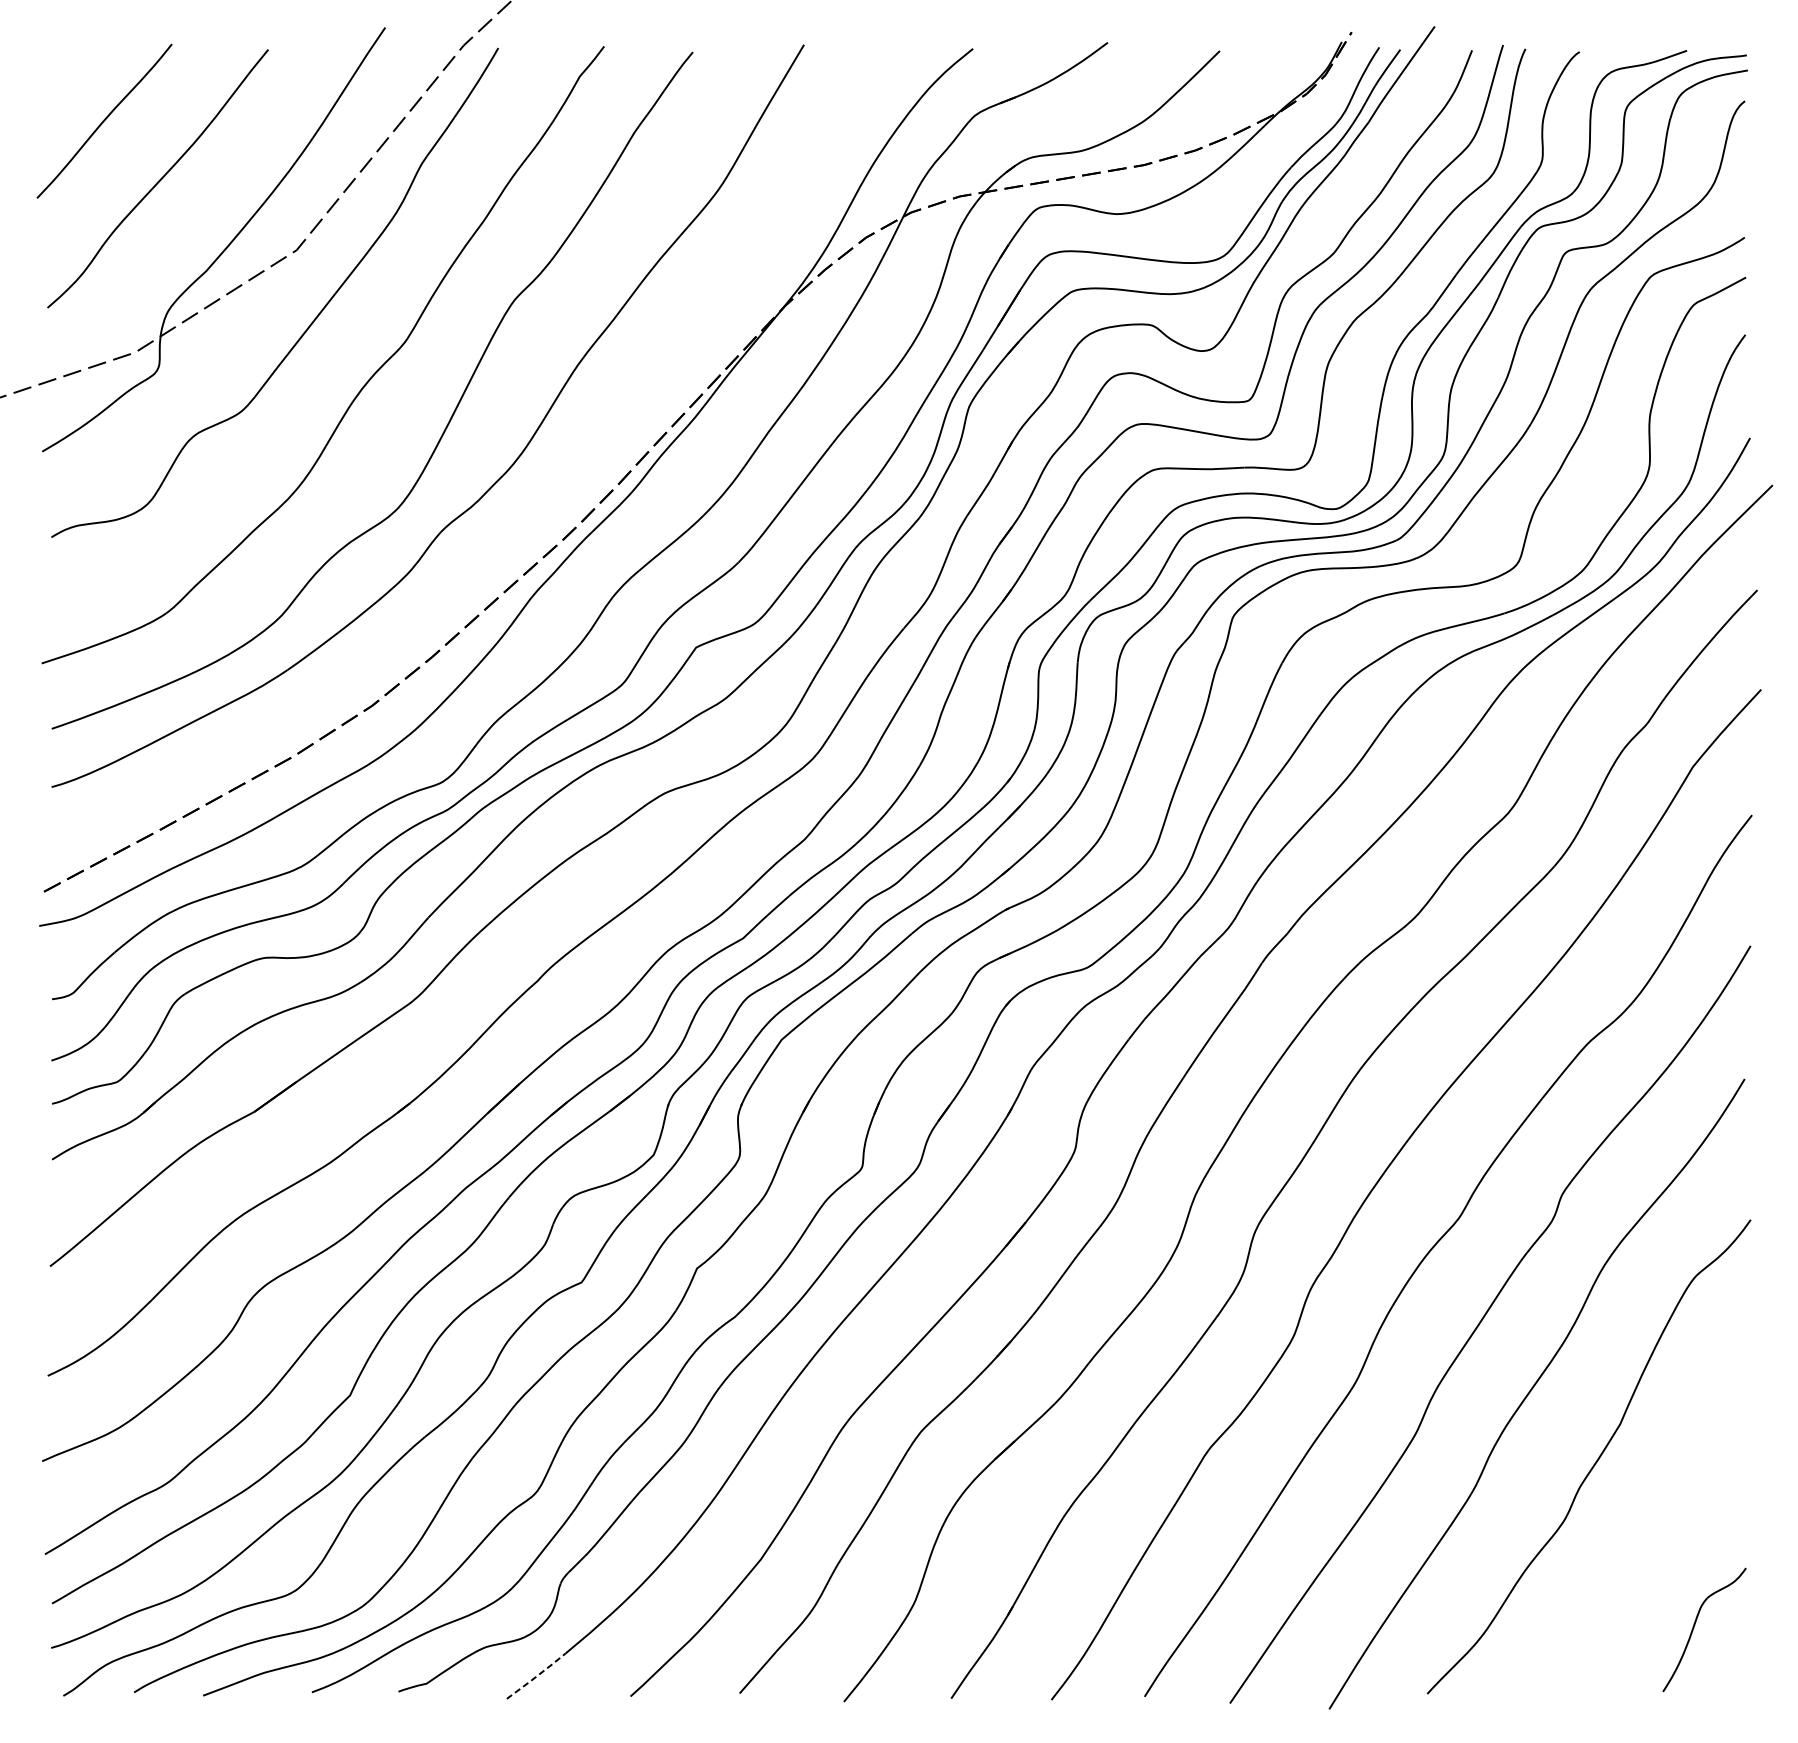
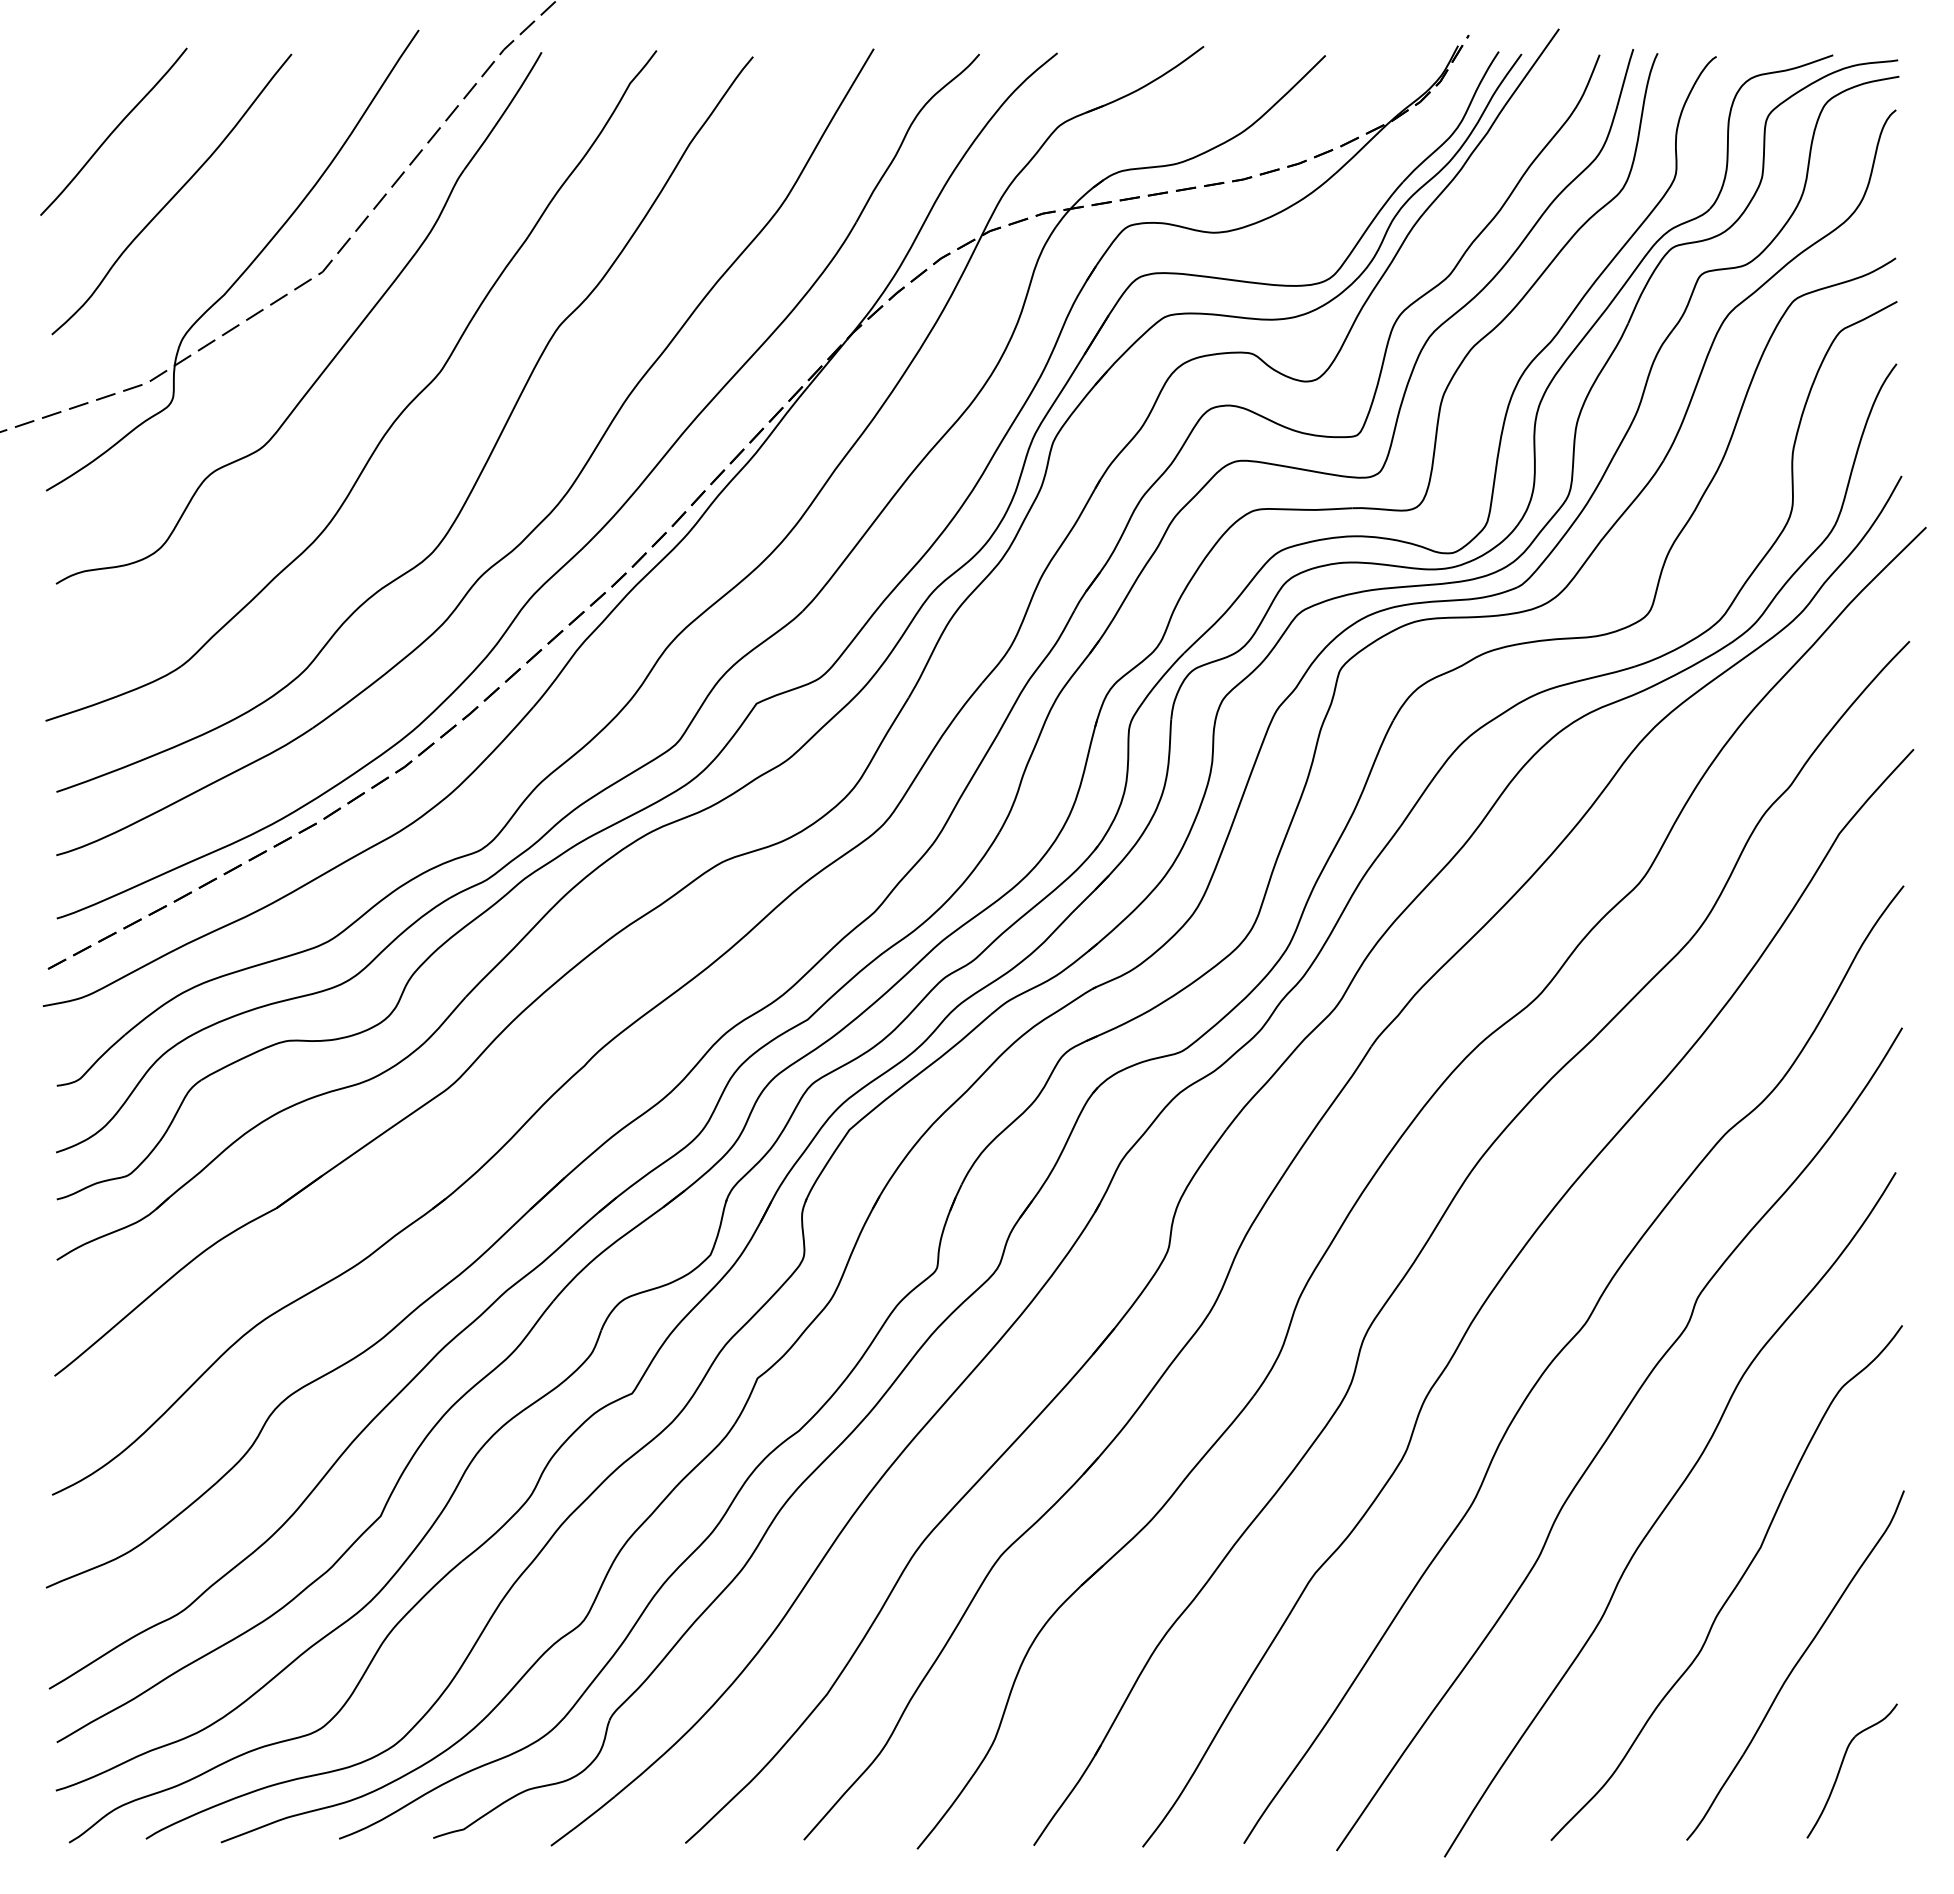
part: (531, 507) -> (577, 551), added
part: (1652, 1532) -> (1795, 1665), added
line: (536, 1676) -> (583, 1821), dashed -> solid

